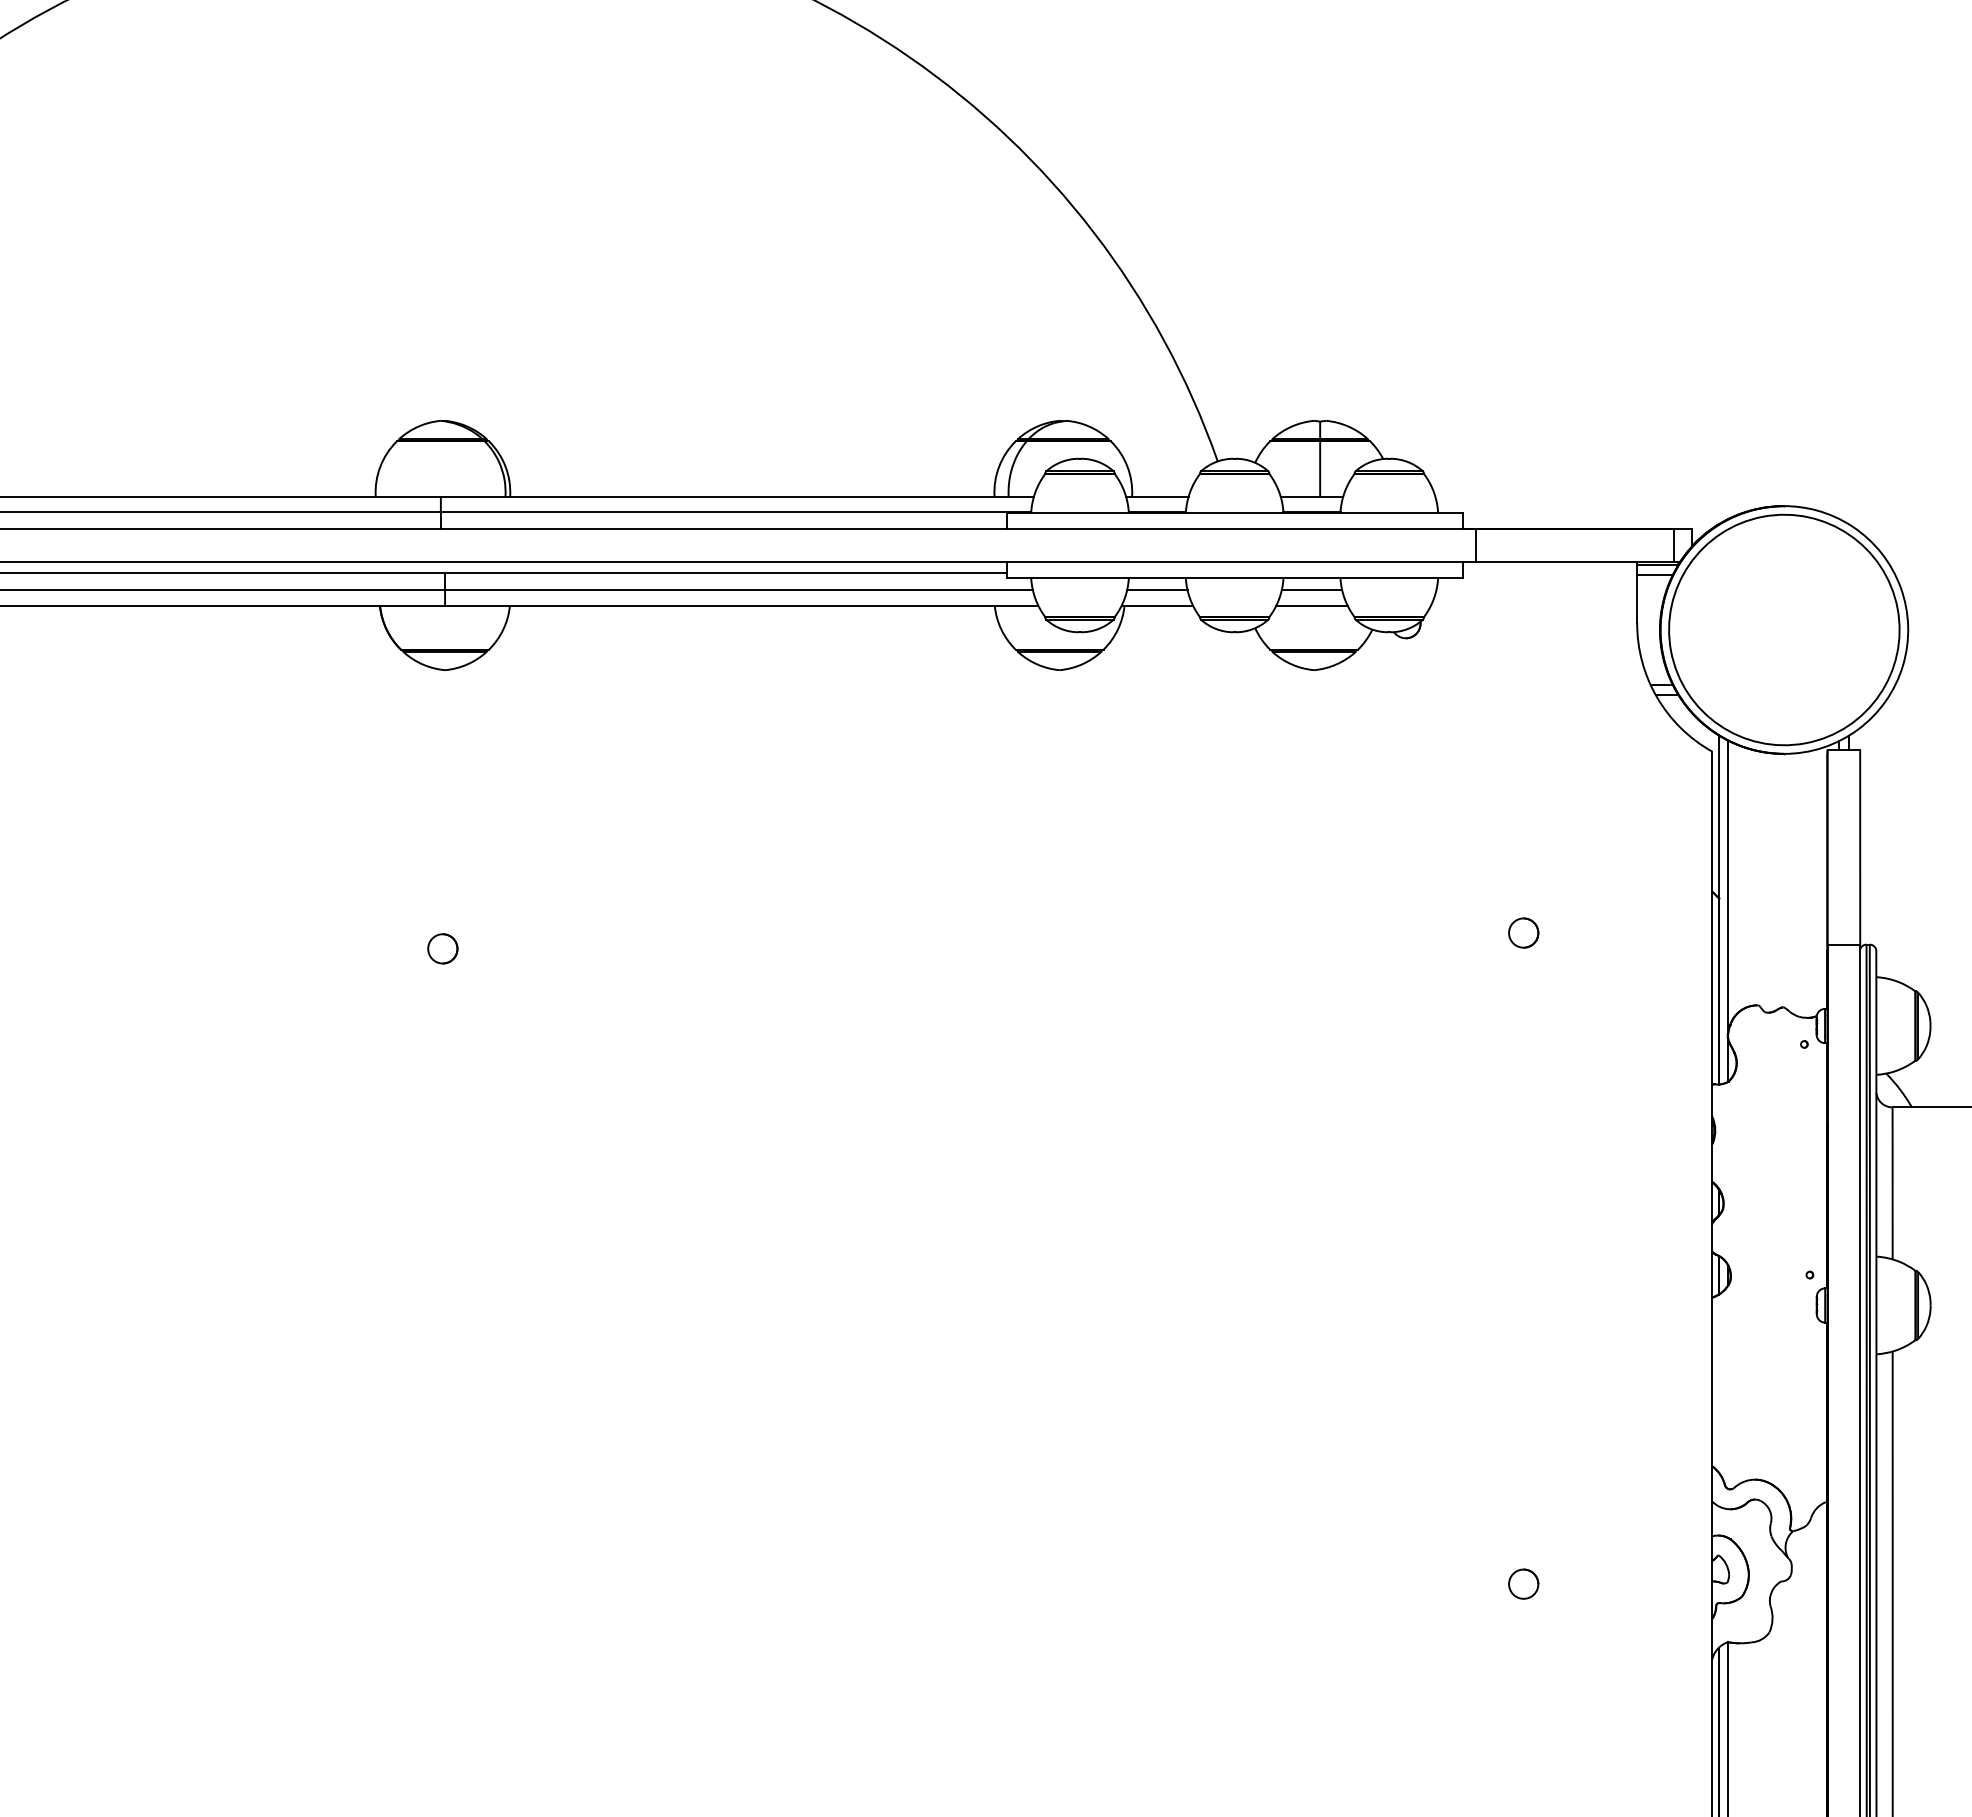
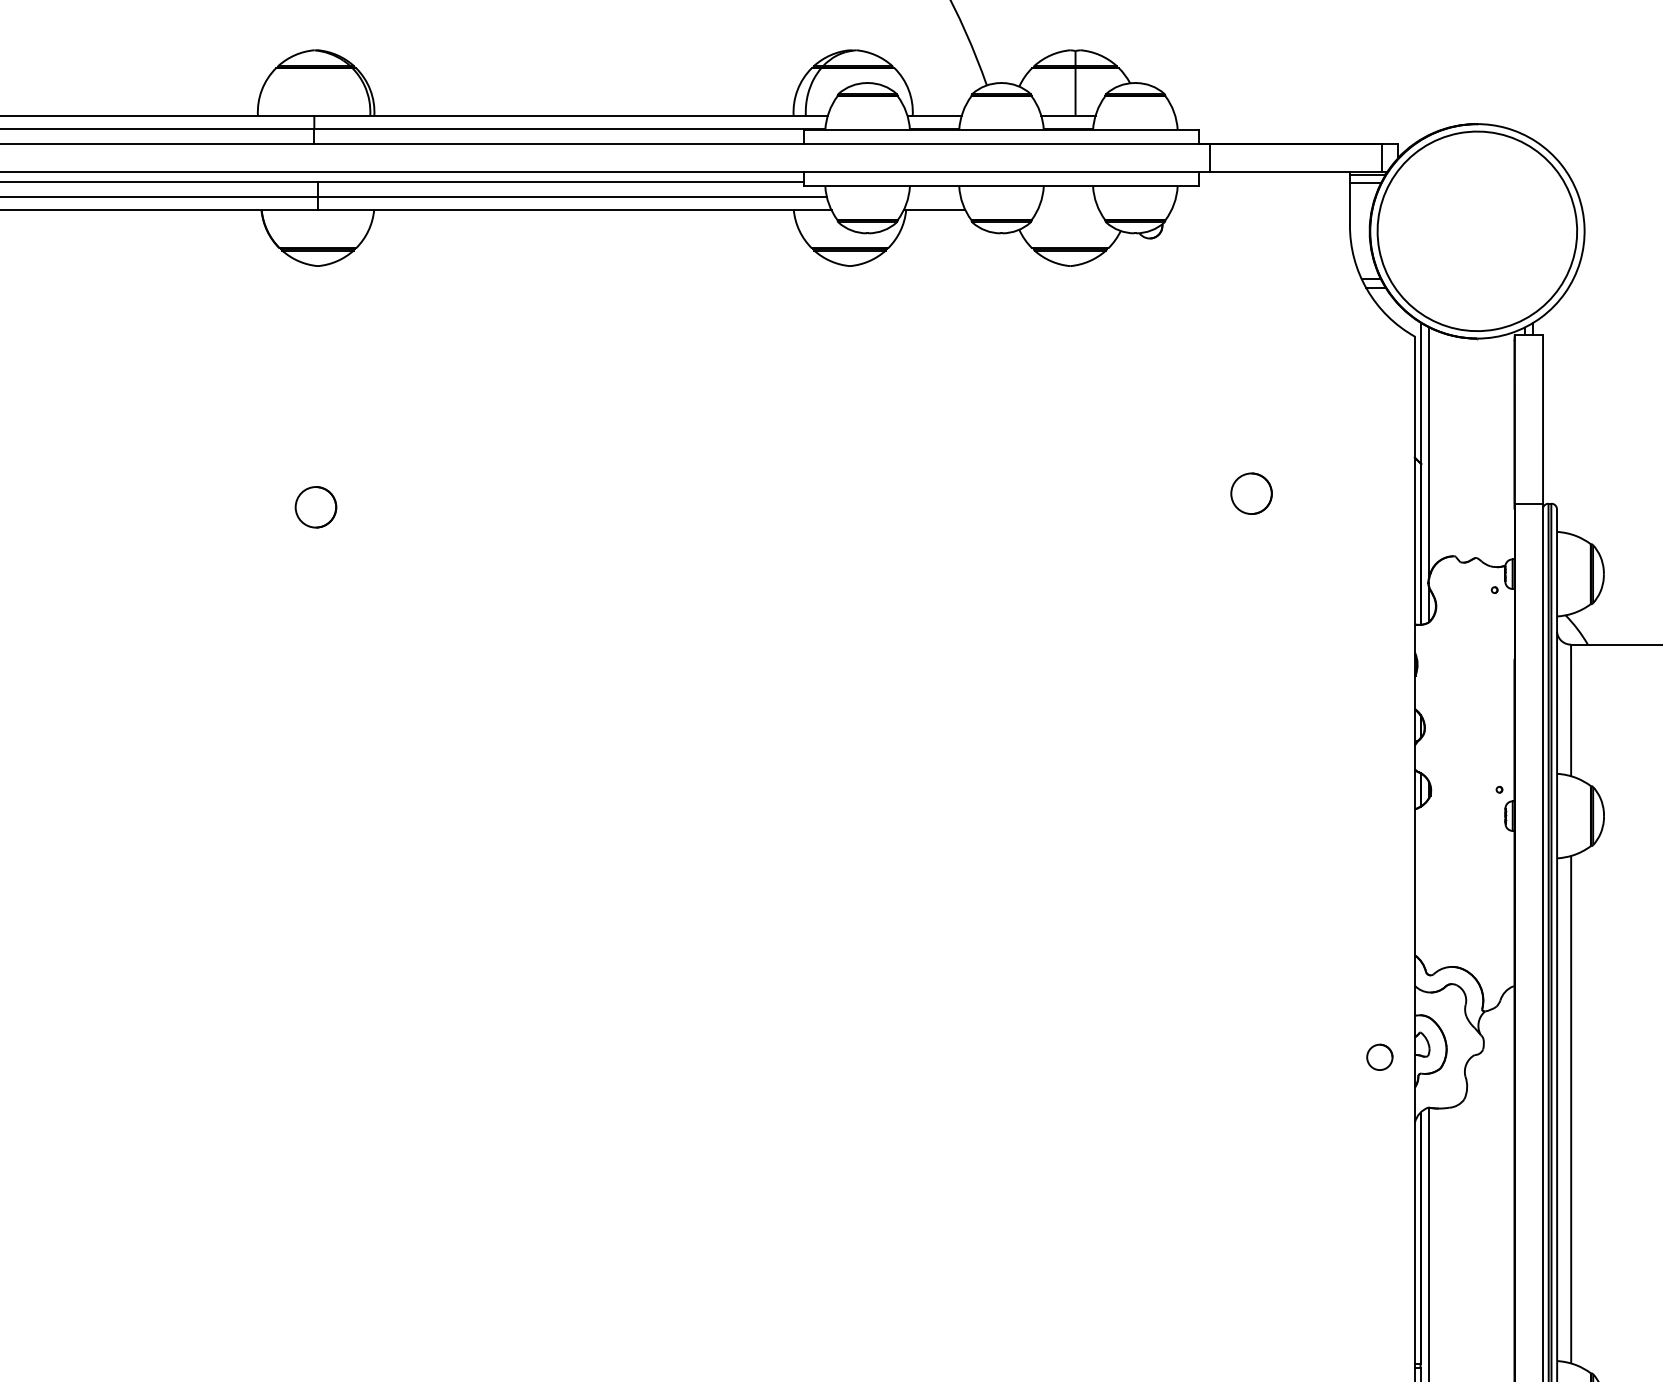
line: (1157, 590) -> (934, 197), removed
line: (1311, 590) -> (1068, 197), removed
line: (1311, 605) -> (1068, 210), removed
circle: (1523, 932) -> (1251, 493), size x1.6
circle: (442, 948) -> (315, 507), size x1.6
circle: (1523, 1583) -> (1379, 1056), moved

